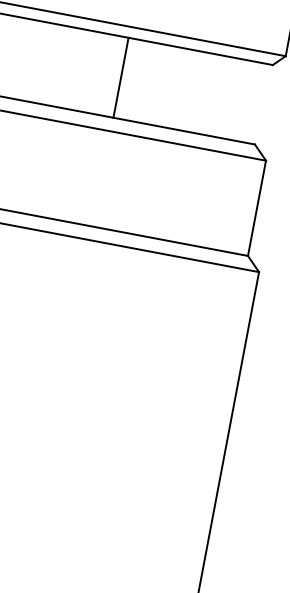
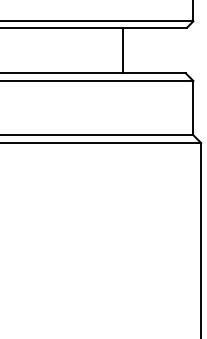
line: (120, 77) -> (122, 50), moved

